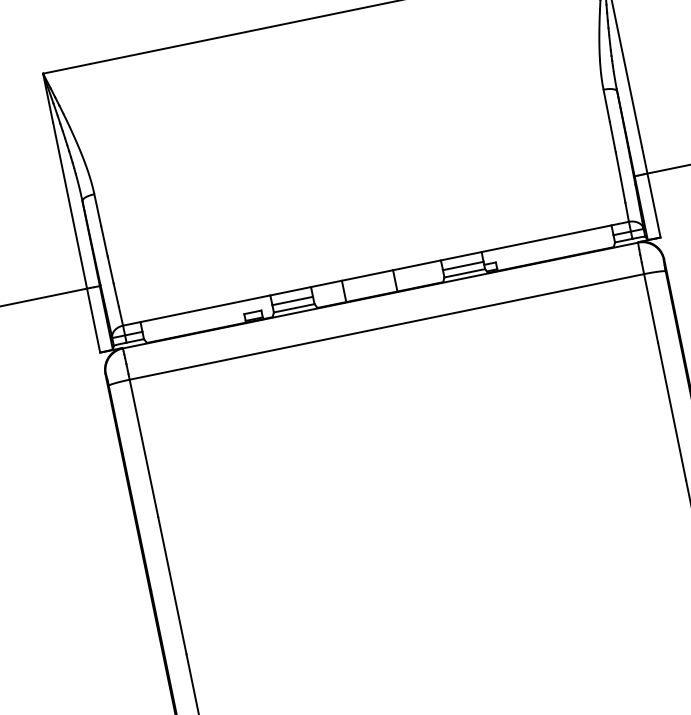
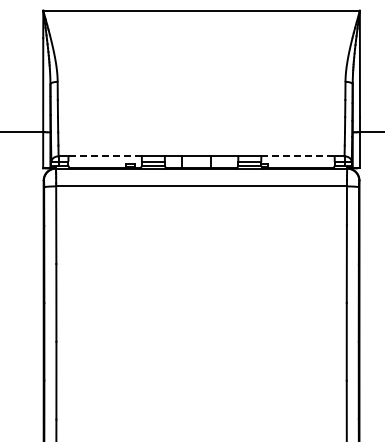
line: (547, 238) -> (298, 156), solid -> dashed
line: (206, 308) -> (105, 156), solid -> dashed

